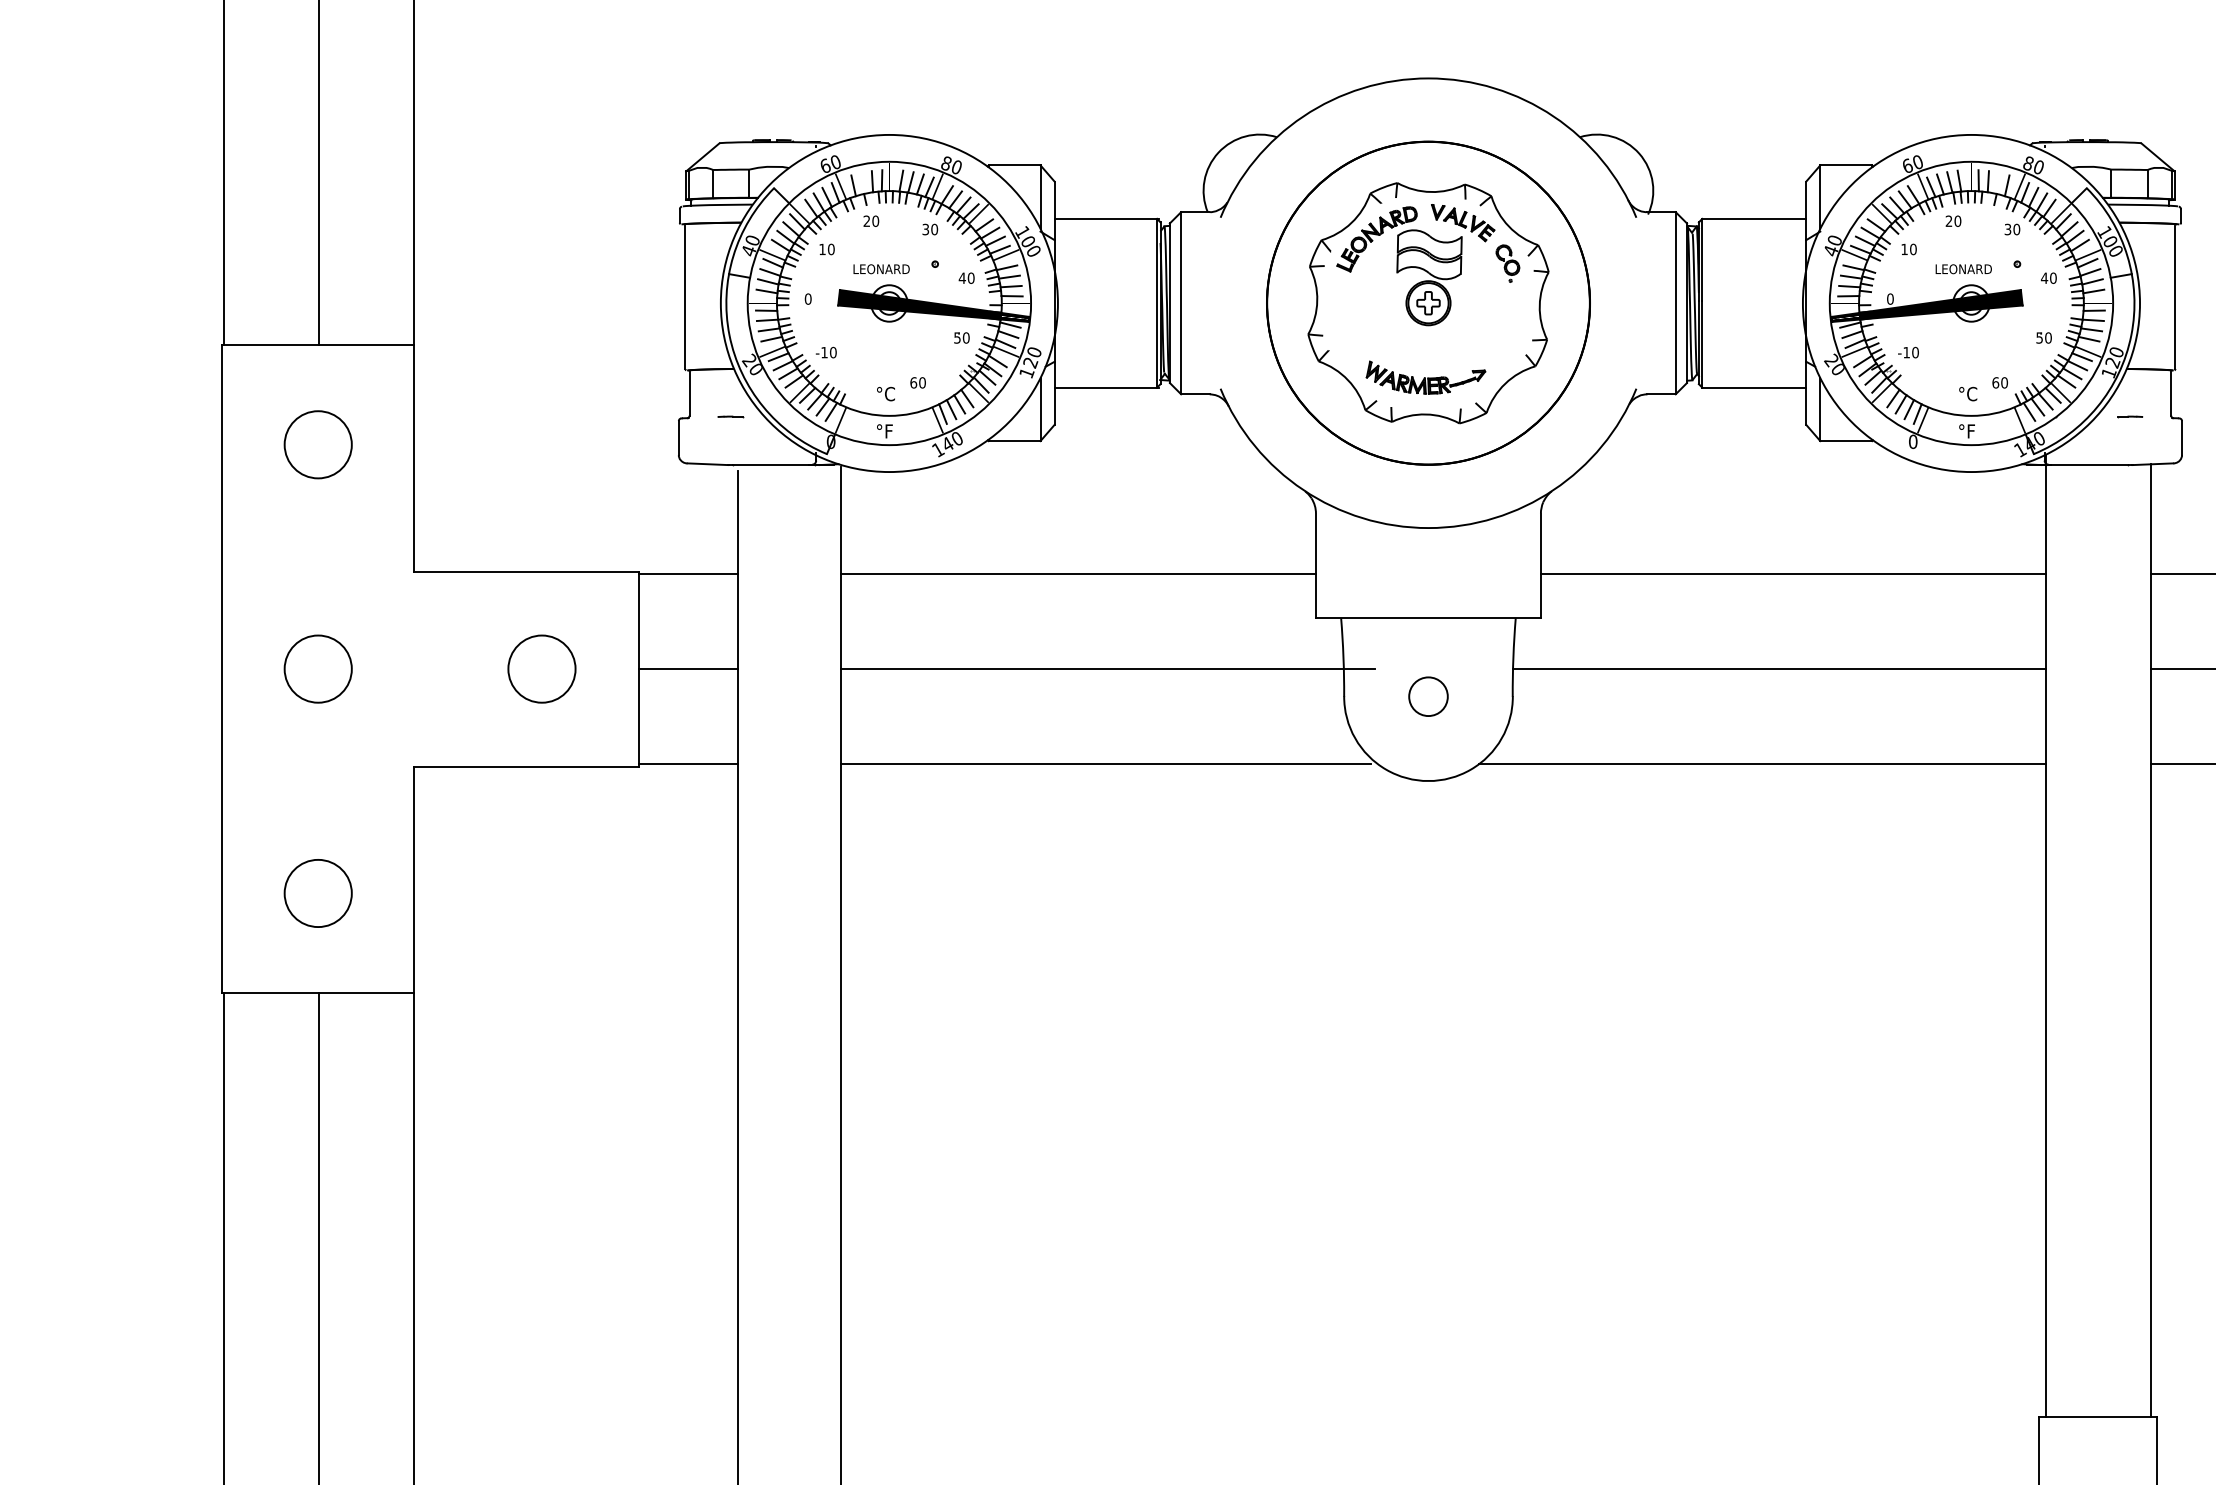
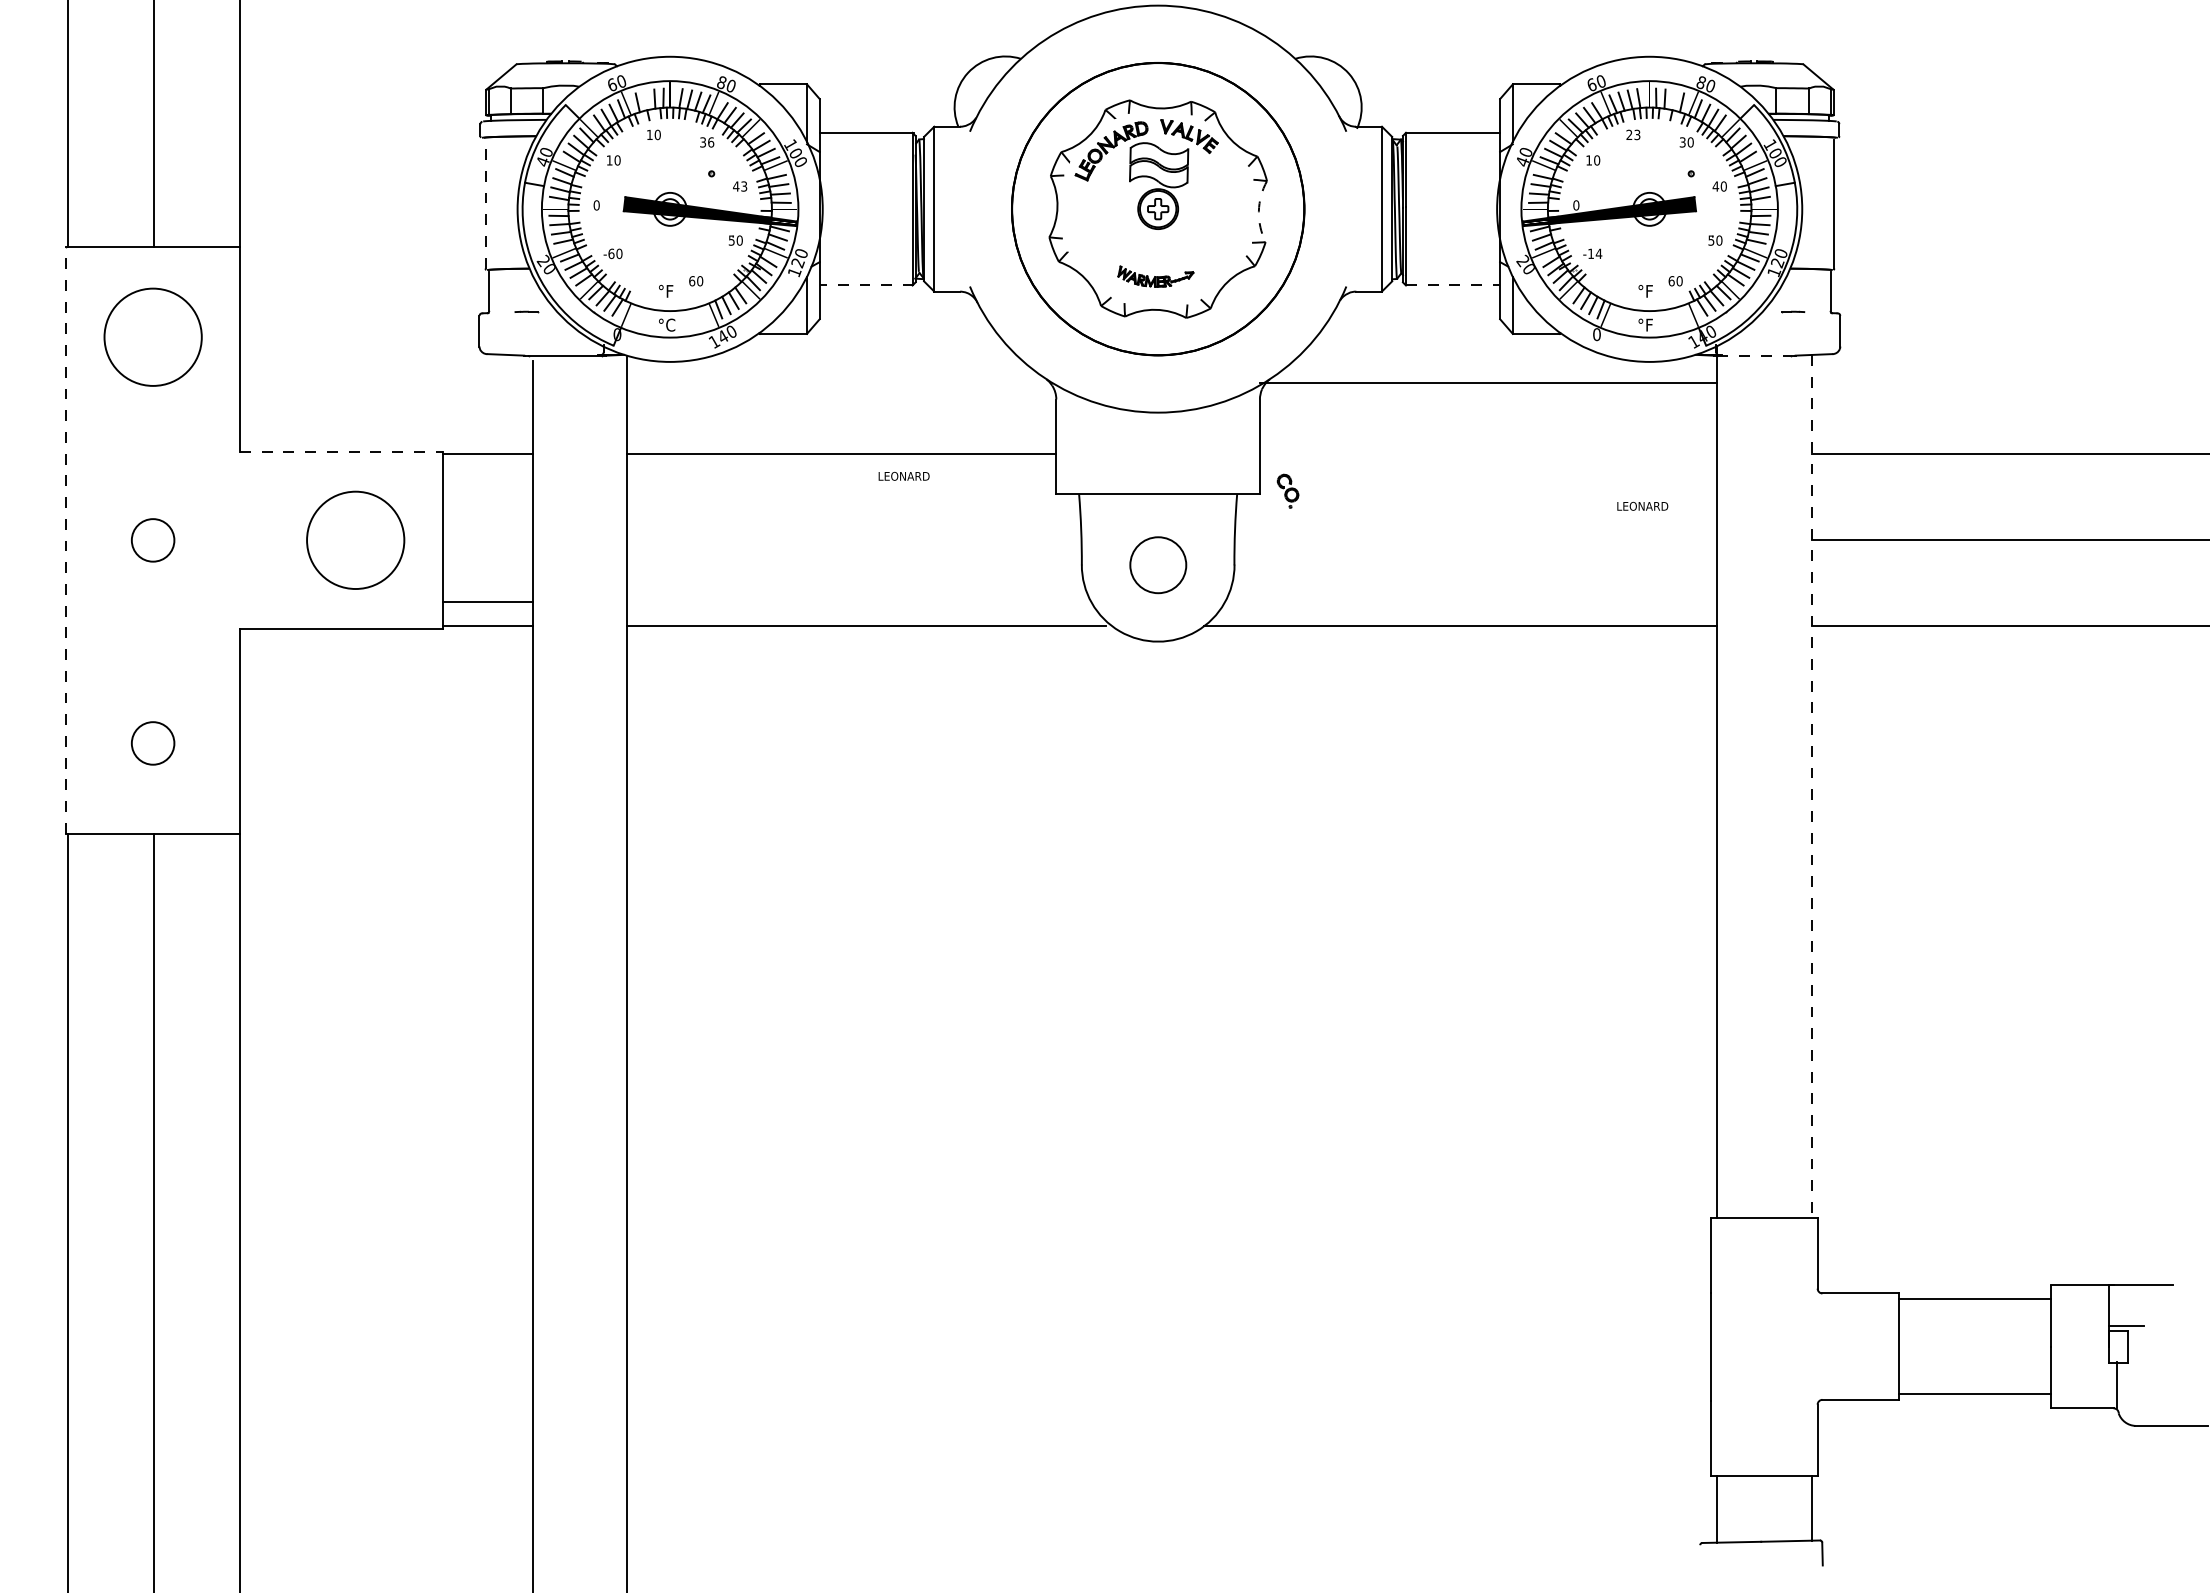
text: (866, 220) -> (649, 134), 20 -> 10
text: (1958, 220) -> (1637, 134), 20 -> 23
text: (935, 229) -> (711, 142), 30 -> 36
part: (1507, 262) -> (1287, 490), moved
text: (880, 268) -> (903, 475), moved
text: (1963, 268) -> (1642, 505), moved
text: (971, 278) -> (744, 186), 40 -> 43
line: (685, 298) -> (485, 204), solid -> dashed
arc: (1539, 305) -> (1258, 211), solid -> dashed
text: (824, 352) -> (611, 253), -10 -> -60
text: (1914, 352) -> (1598, 253), -10 -> -14
part: (1425, 377) -> (1155, 276), size x0.7
line: (1106, 387) -> (866, 285), solid -> dashed
line: (1754, 387) -> (1453, 285), solid -> dashed
text: (889, 393) -> (670, 290), °C -> °F
text: (1971, 393) -> (1649, 290), °C -> °F
text: (889, 430) -> (670, 324), °F -> °C
circle: (317, 443) -> (152, 336), size x1.6
line: (2087, 464) -> (1754, 355), solid -> dashed
line: (526, 572) -> (341, 452), solid -> dashed
line: (1793, 574) -> (1488, 383), moved
circle: (541, 668) -> (355, 539), size x1.6
line: (222, 669) -> (66, 540), solid -> dashed
circle: (317, 669) -> (152, 540), size x0.7
line: (687, 669) -> (487, 602), moved
line: (1107, 669) -> (867, 540), removed
line: (1779, 669) -> (1475, 540), removed
circle: (1427, 696) -> (1157, 565), size x1.6
circle: (317, 893) -> (152, 743), size x0.7
line: (2151, 941) -> (1812, 786), solid -> dashed

